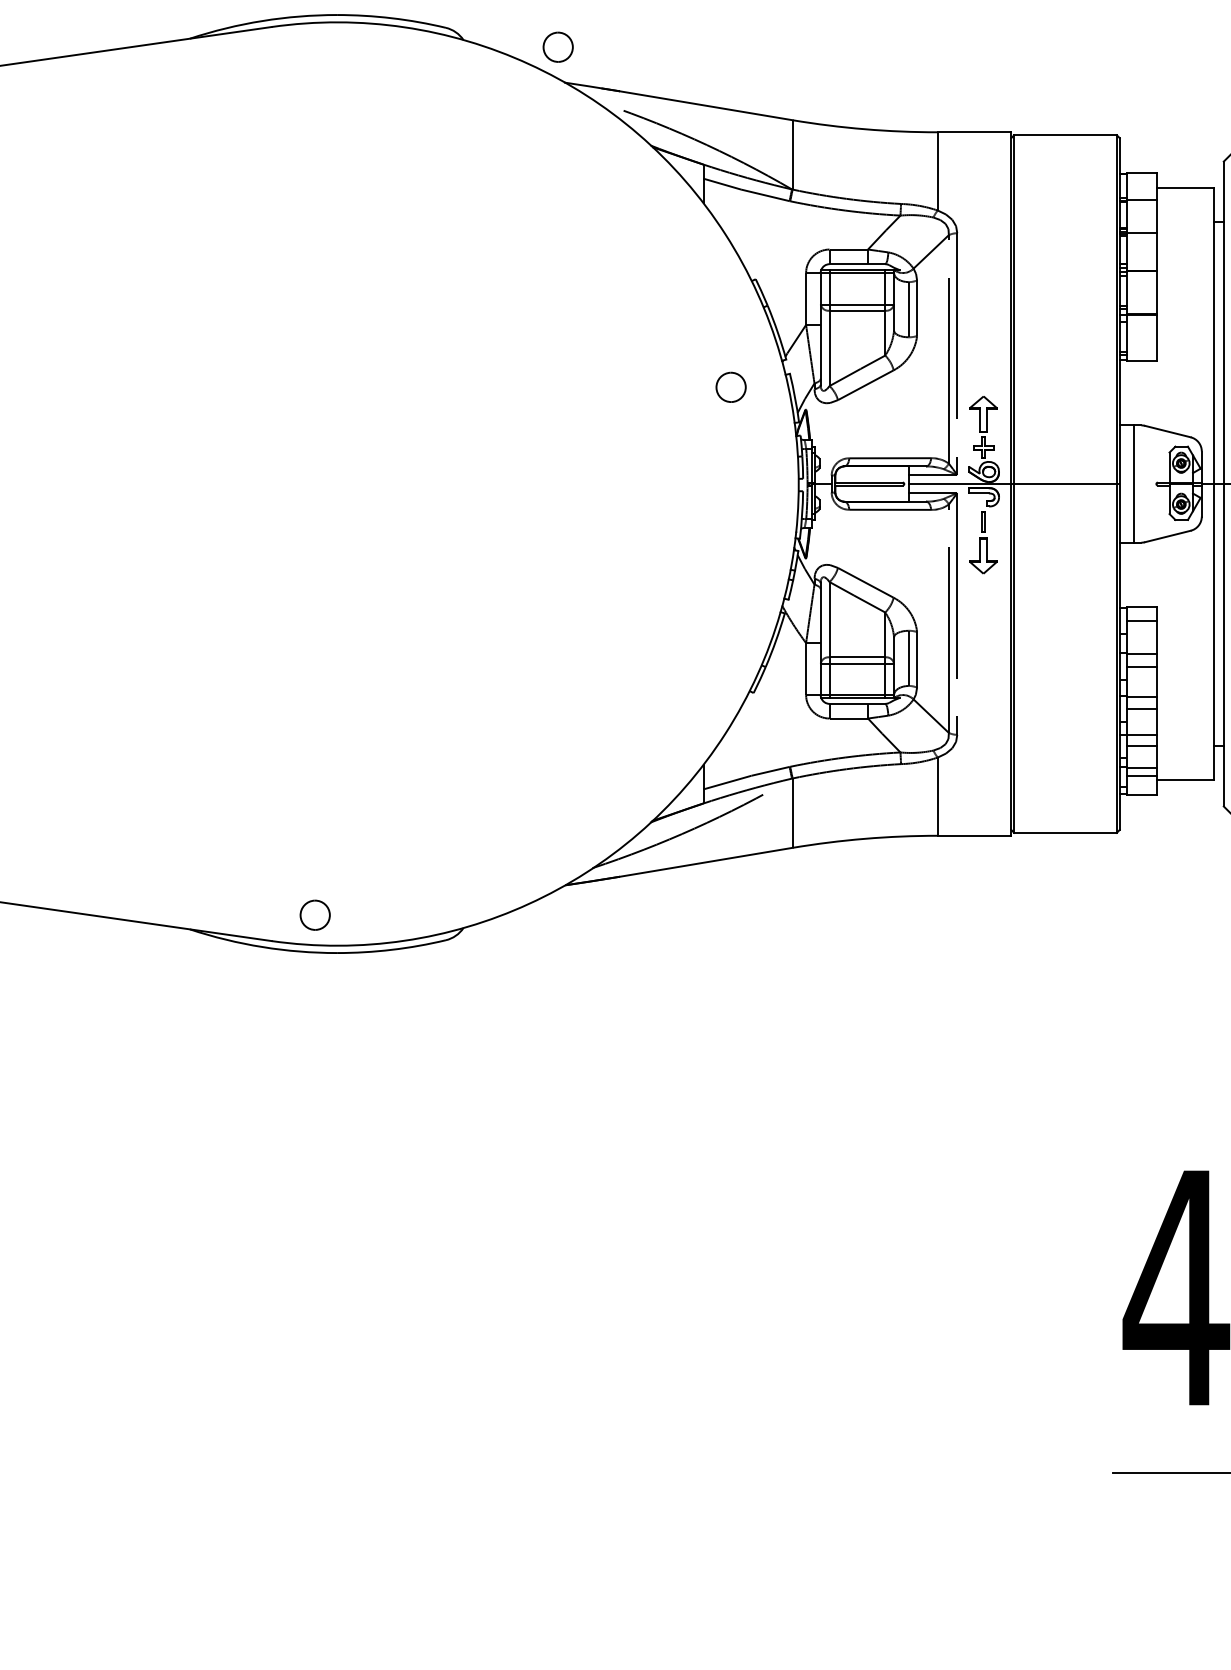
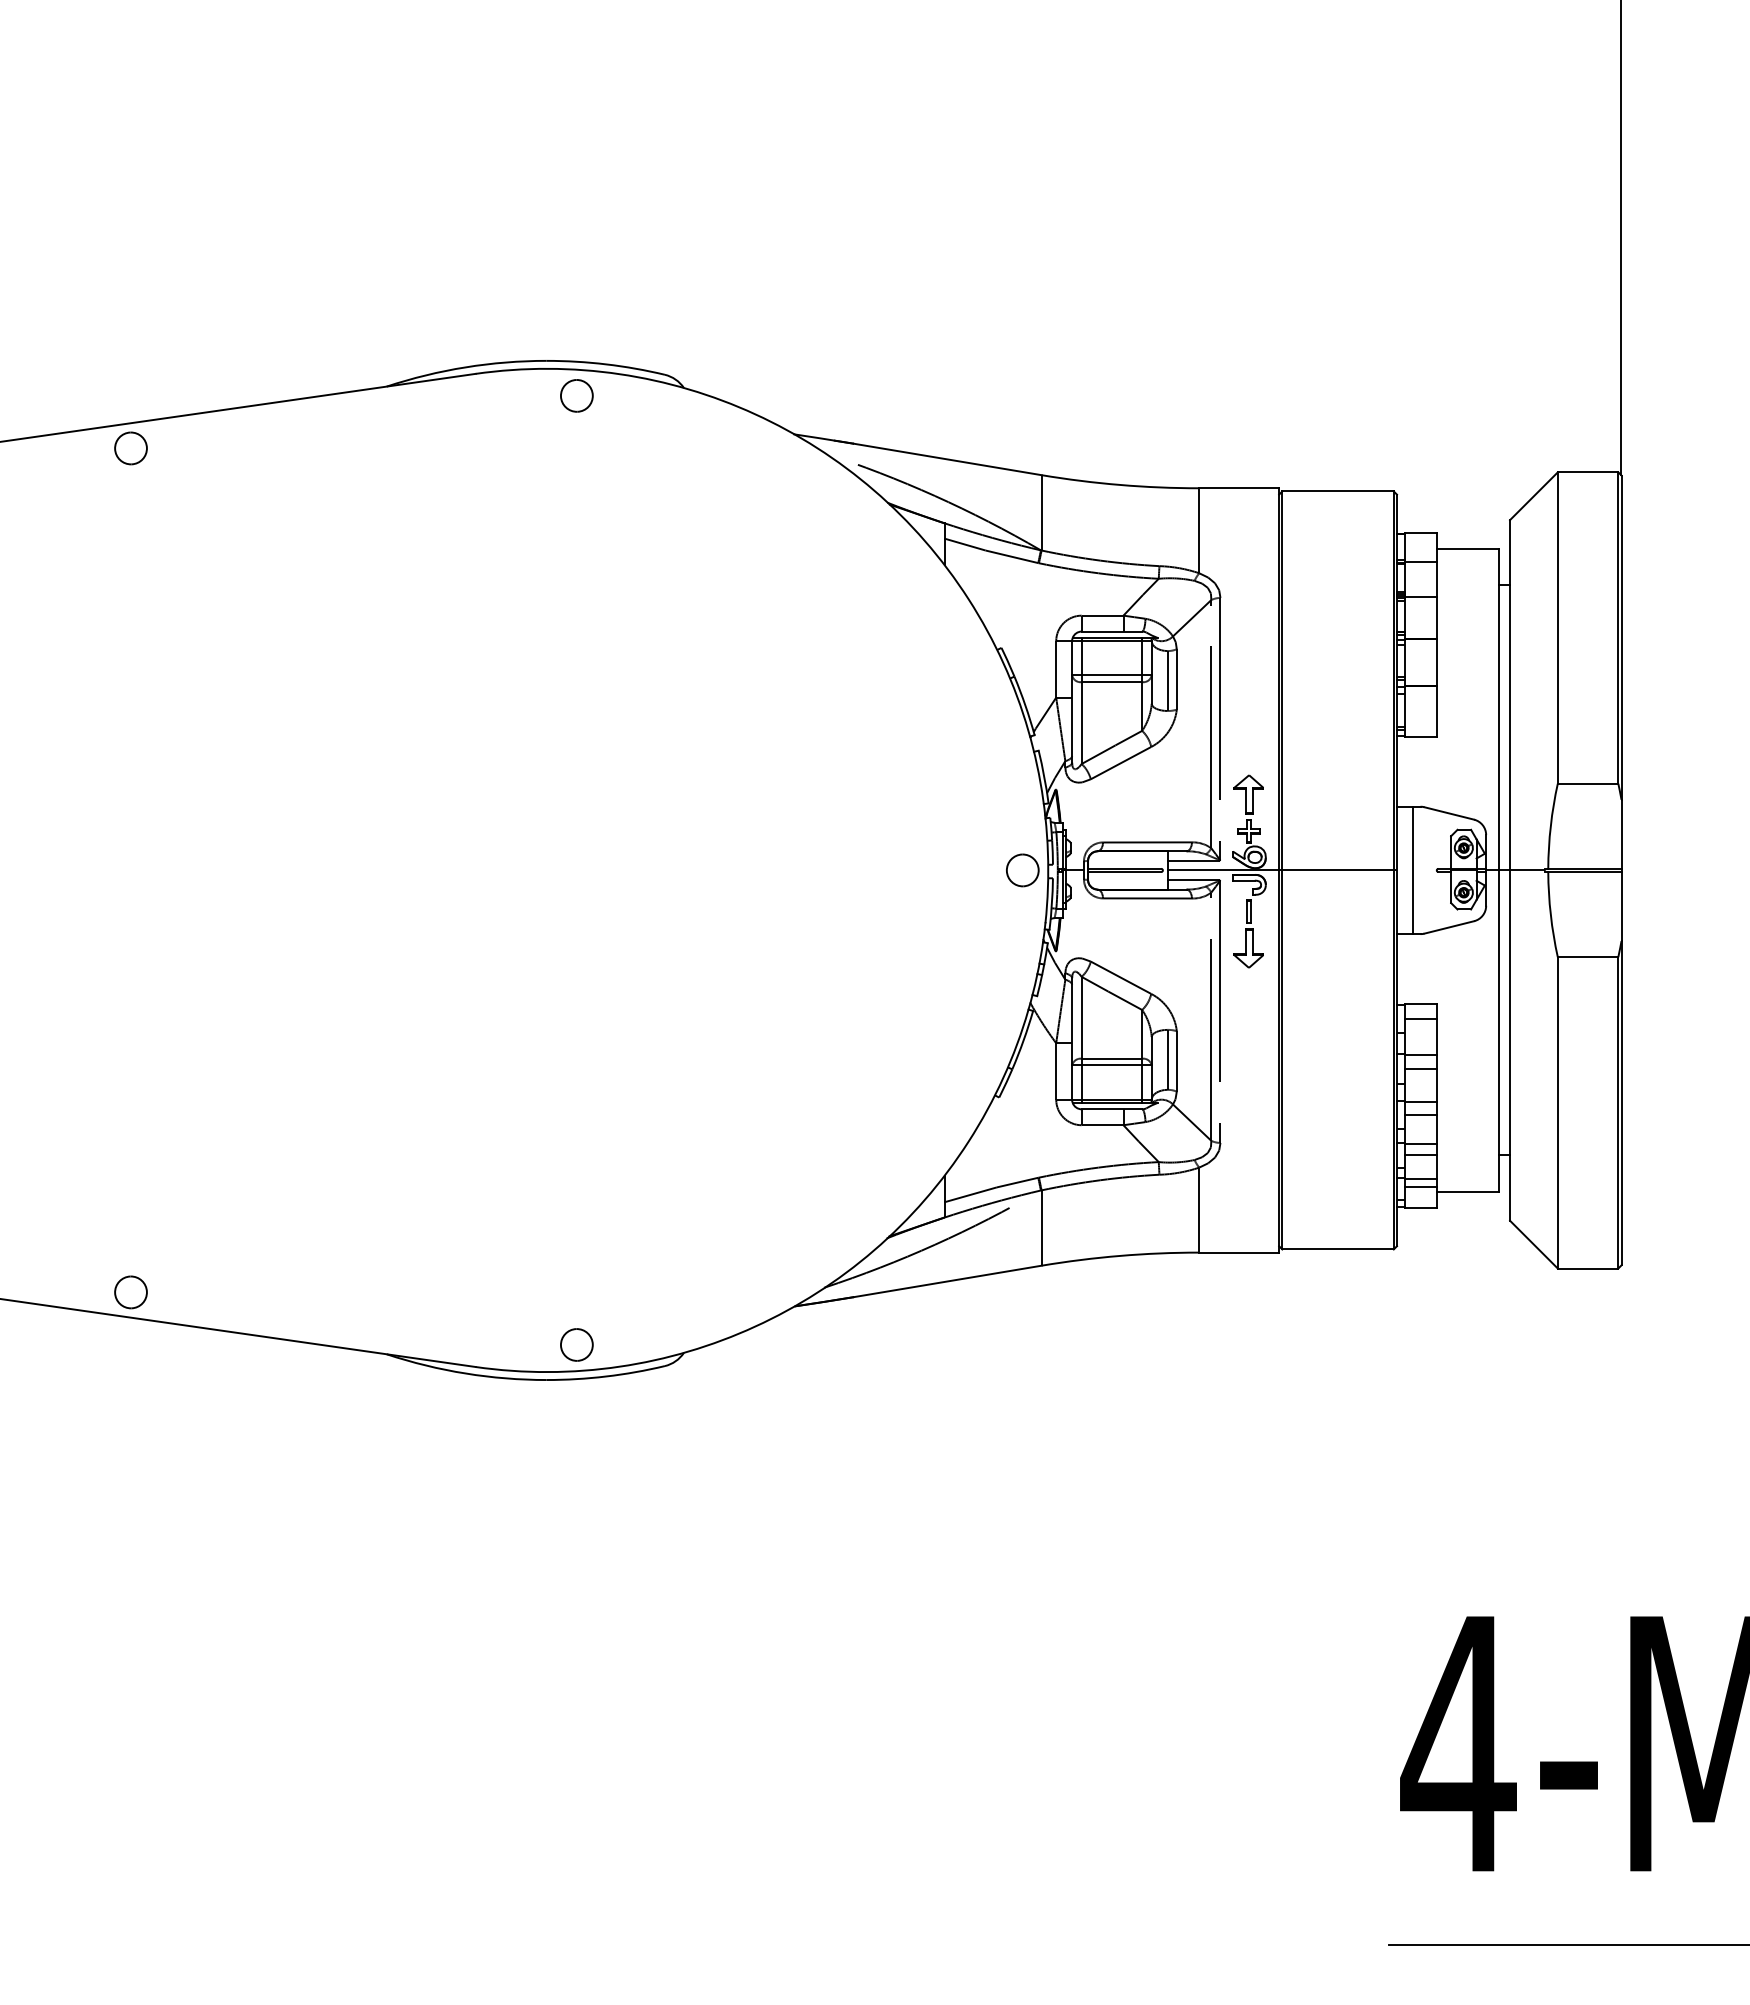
part: (557, 46) -> (576, 395), moved
part: (730, 387) -> (1022, 870), moved
part: (314, 914) -> (576, 1344), moved

